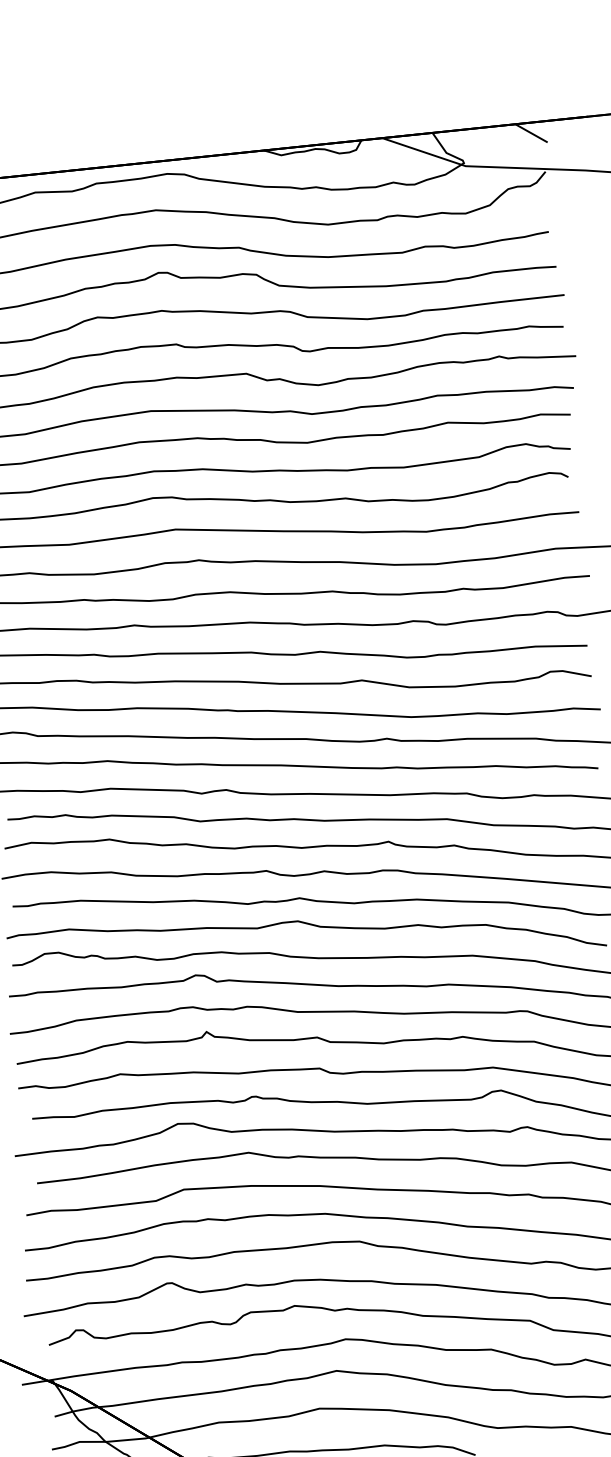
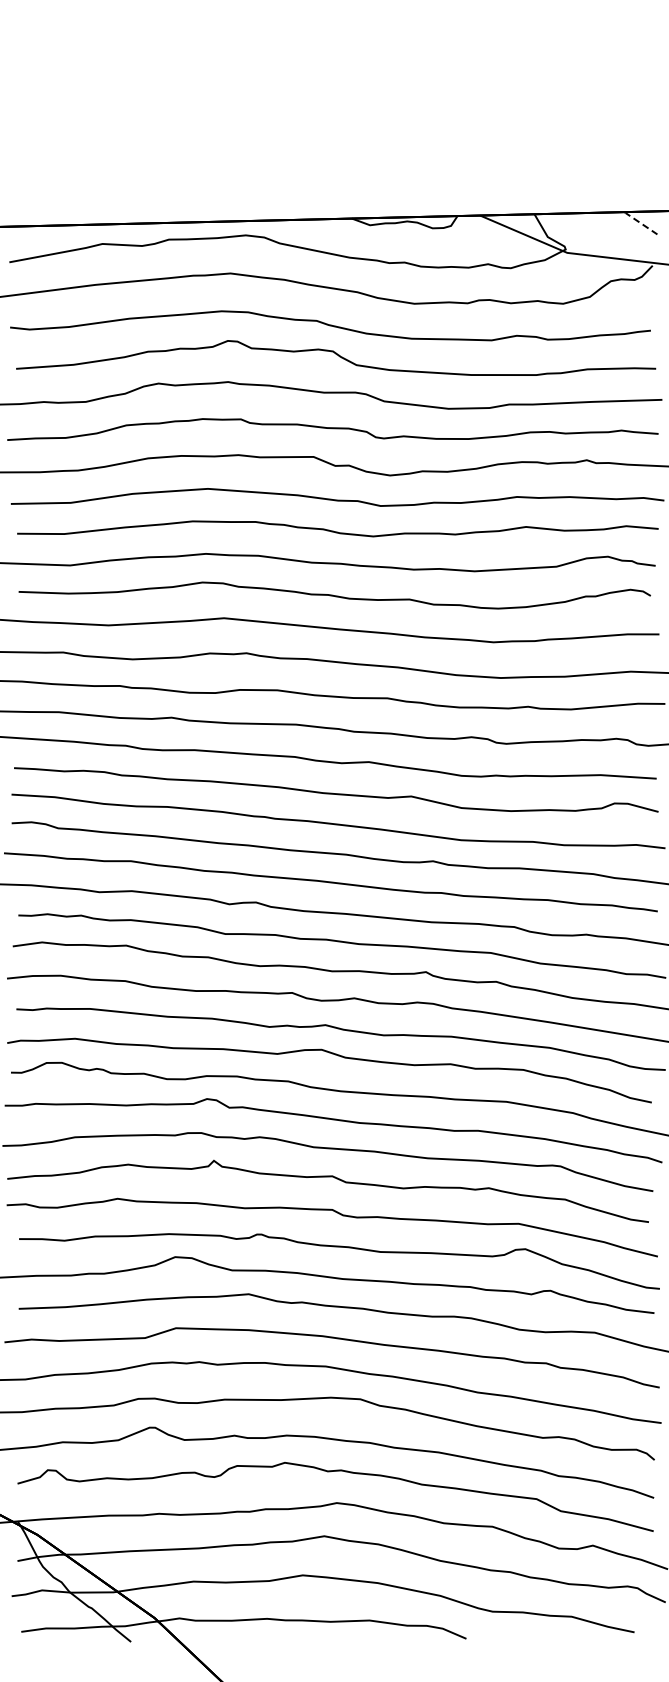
line: (531, 132) -> (640, 222), solid -> dashed

